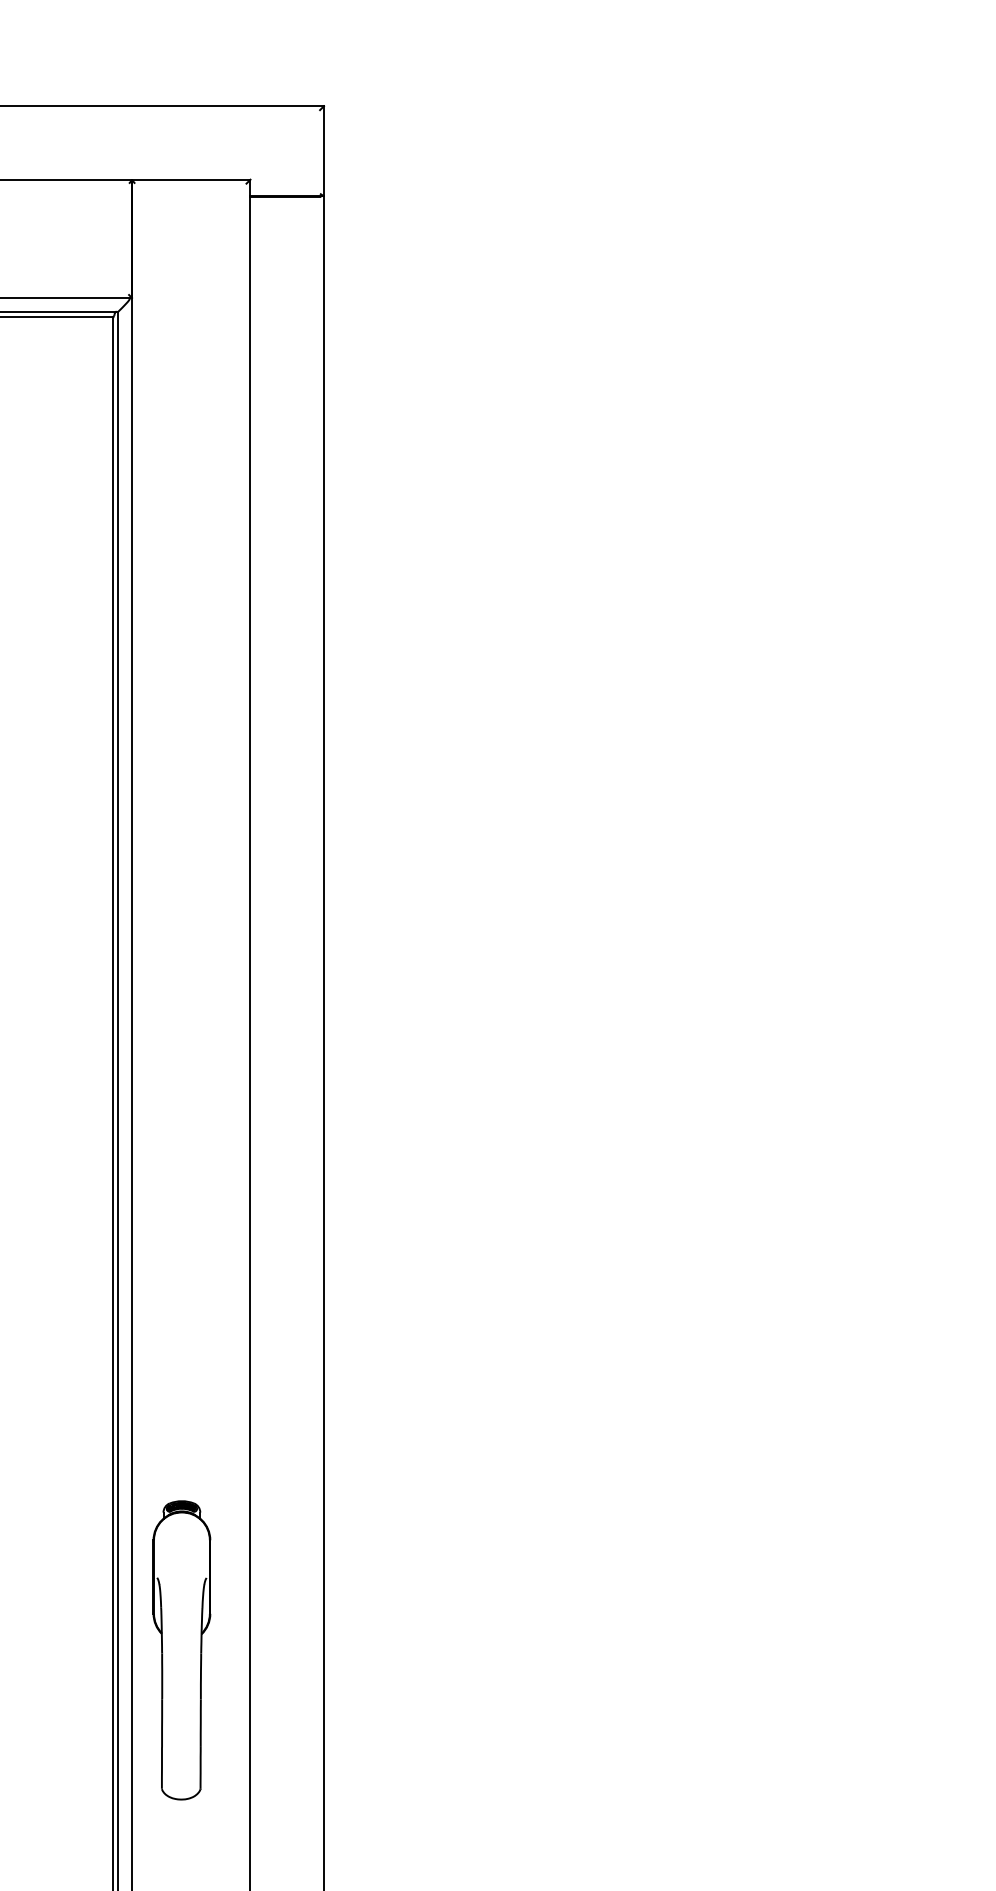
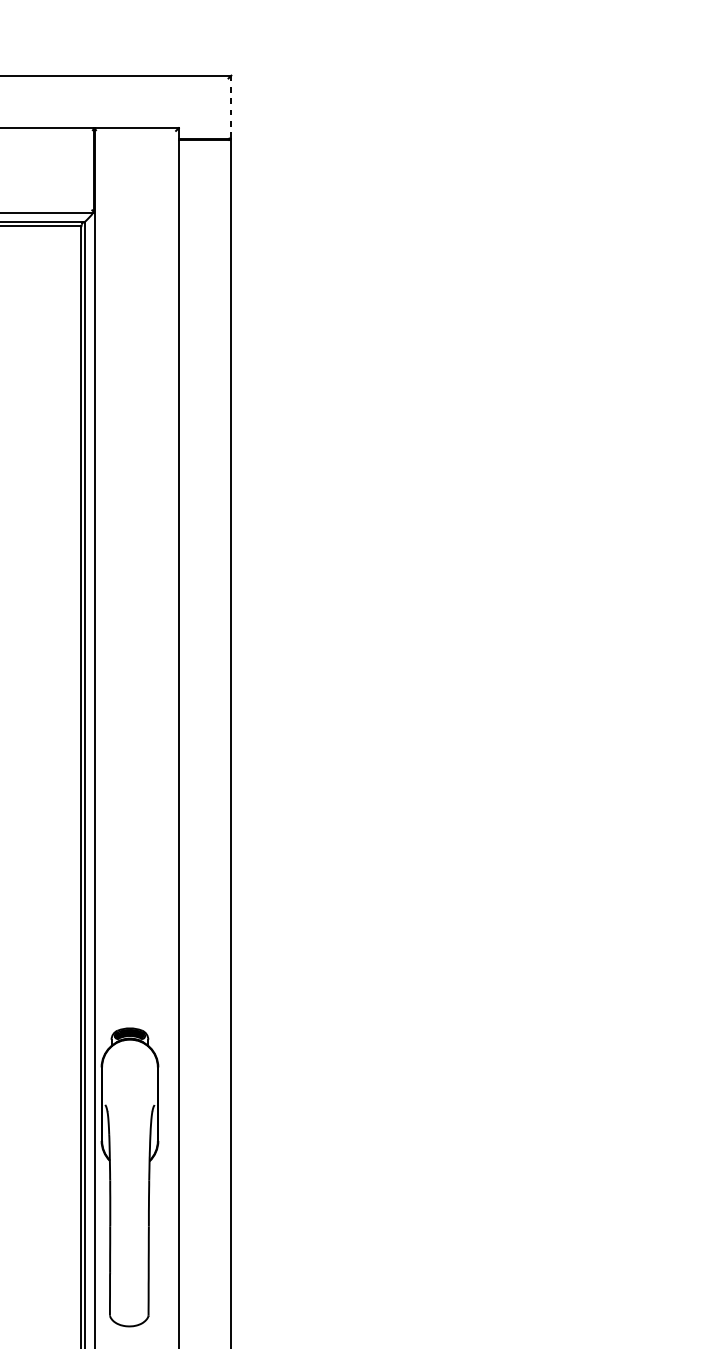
line: (324, 150) -> (231, 107), solid -> dashed
part: (181, 1650) -> (129, 1177), size x1.4

